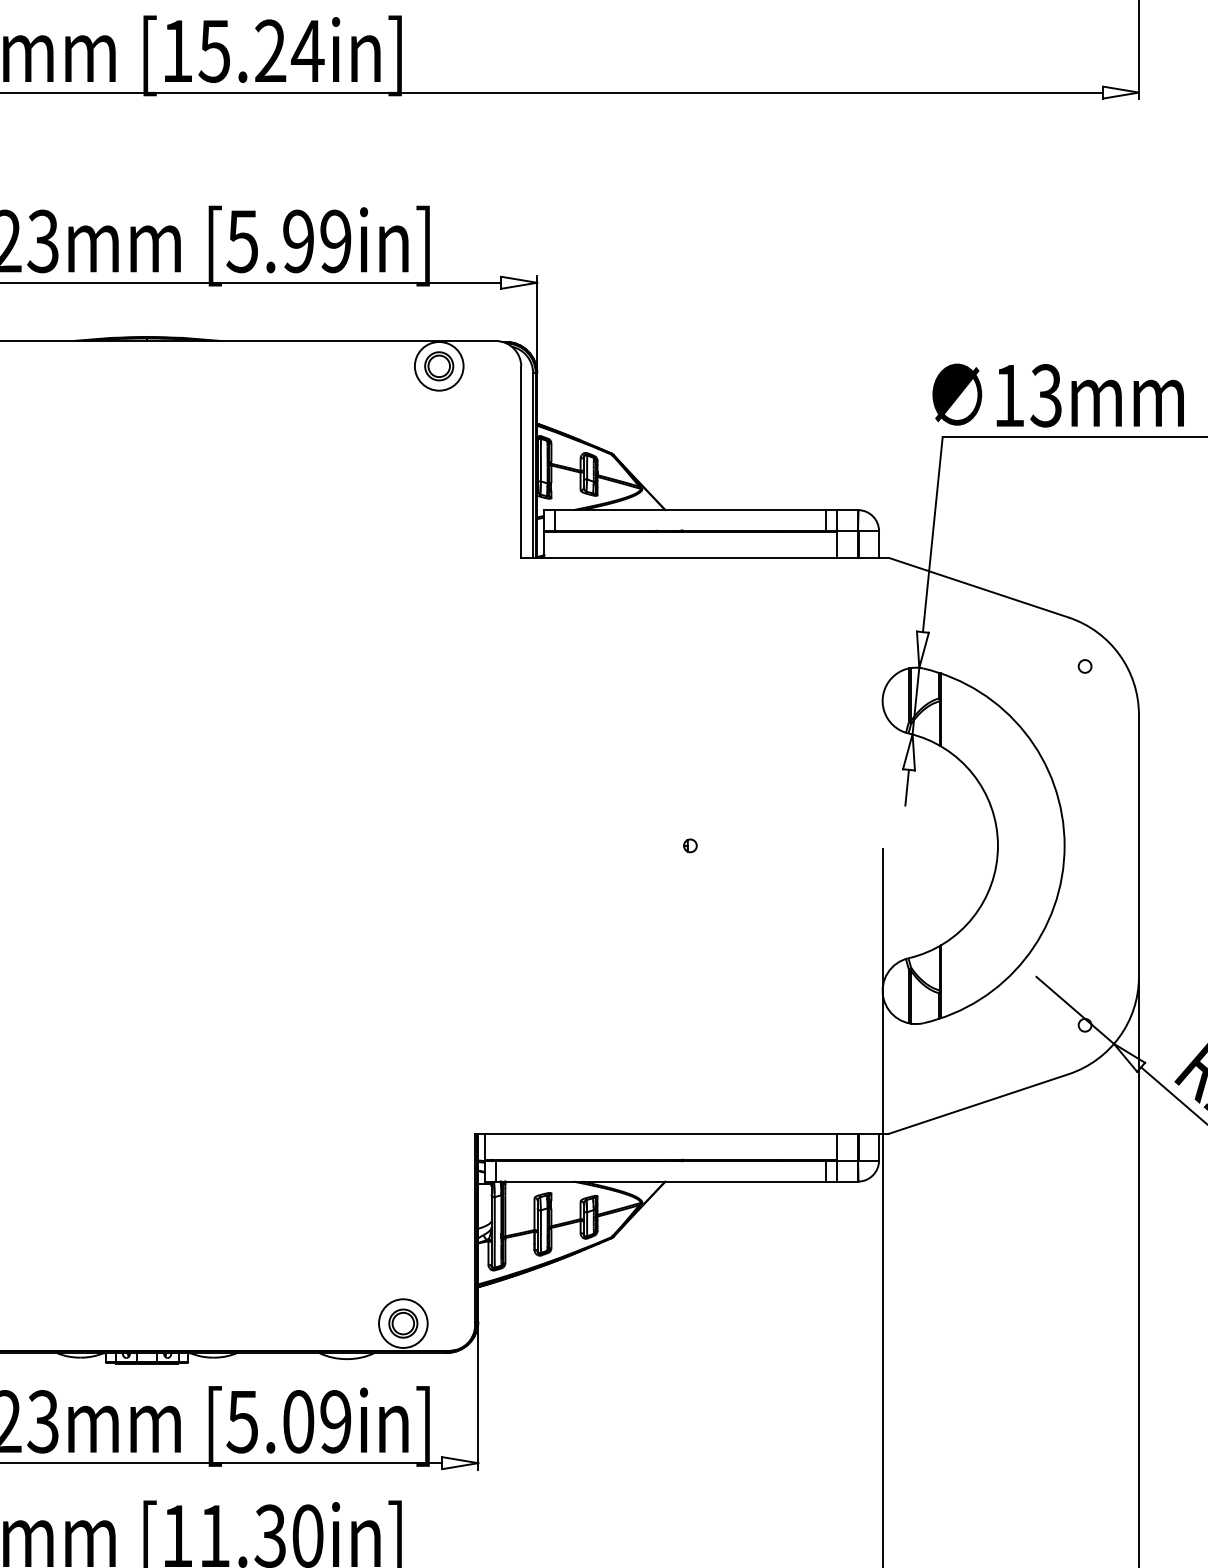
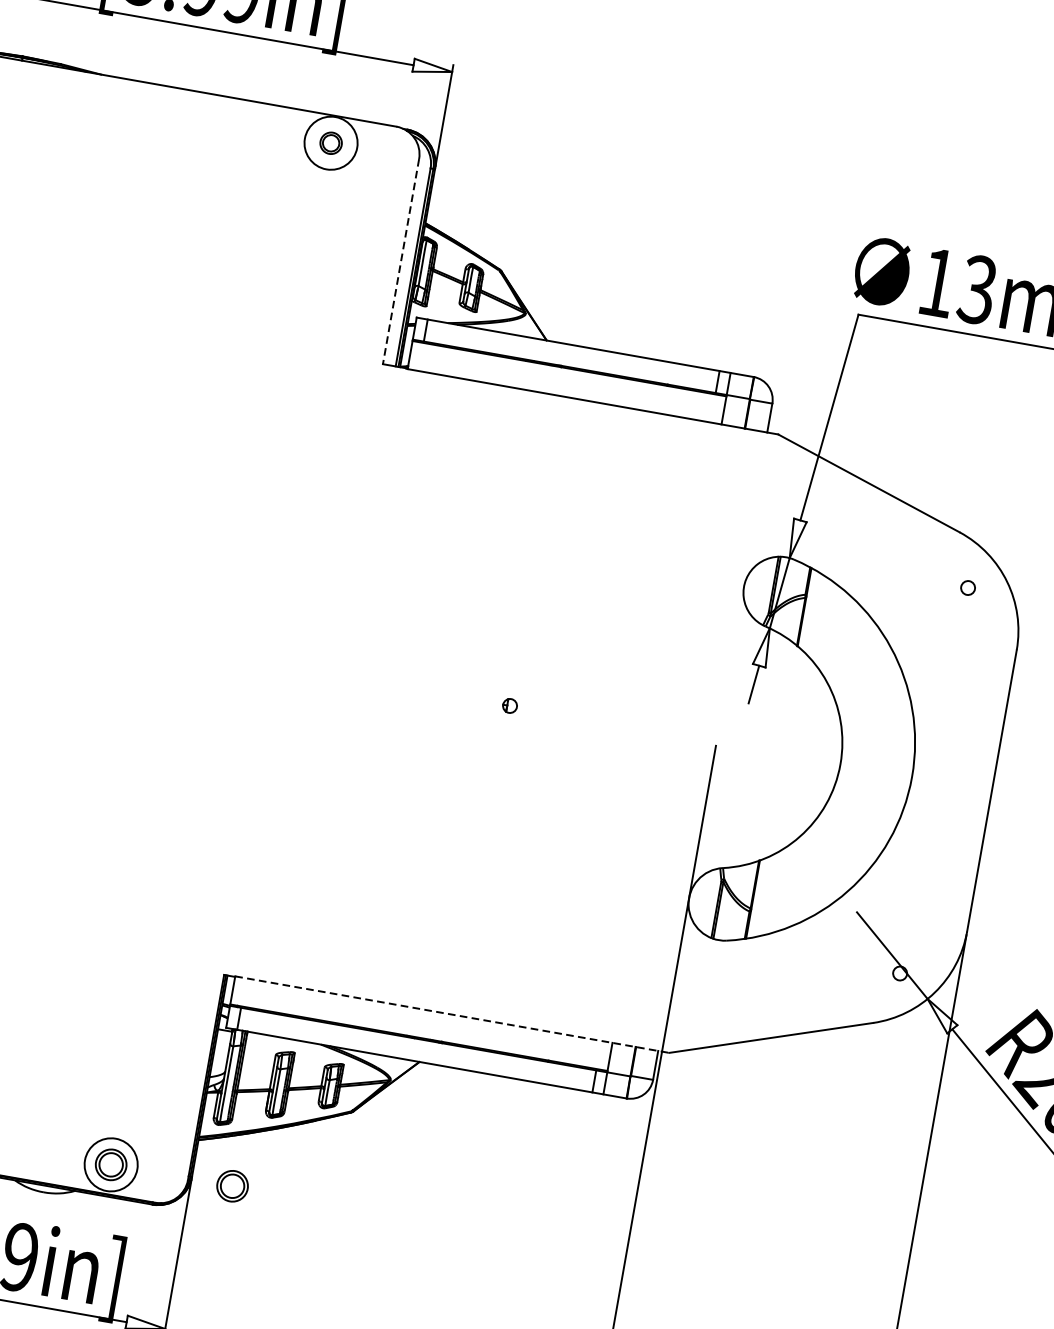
part: (439, 366) -> (331, 143), size x0.7
line: (521, 462) -> (401, 262), solid -> dashed
line: (687, 1133) -> (452, 1014), solid -> dashed
part: (516, 1323) -> (232, 1186), added

